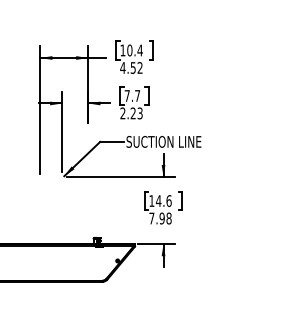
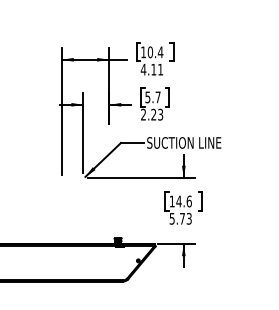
text: (136, 67) -> (157, 69), 4.52 -> 4.11
text: (126, 95) -> (147, 96), 7.7 -> 5.7
text: (160, 218) -> (180, 218), 7.98 -> 5.73

